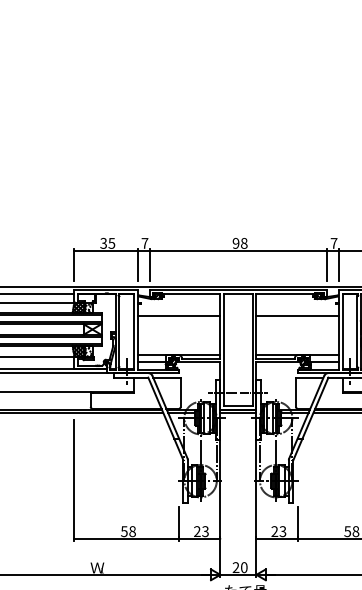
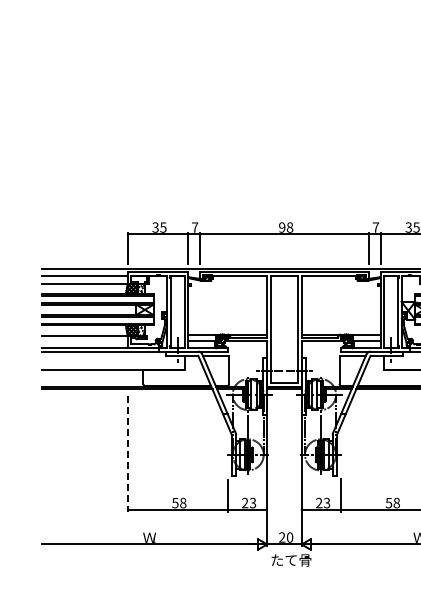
line: (178, 315) -> (227, 296), removed
line: (297, 315) -> (340, 296), removed
line: (74, 480) -> (127, 454), solid -> dashed

